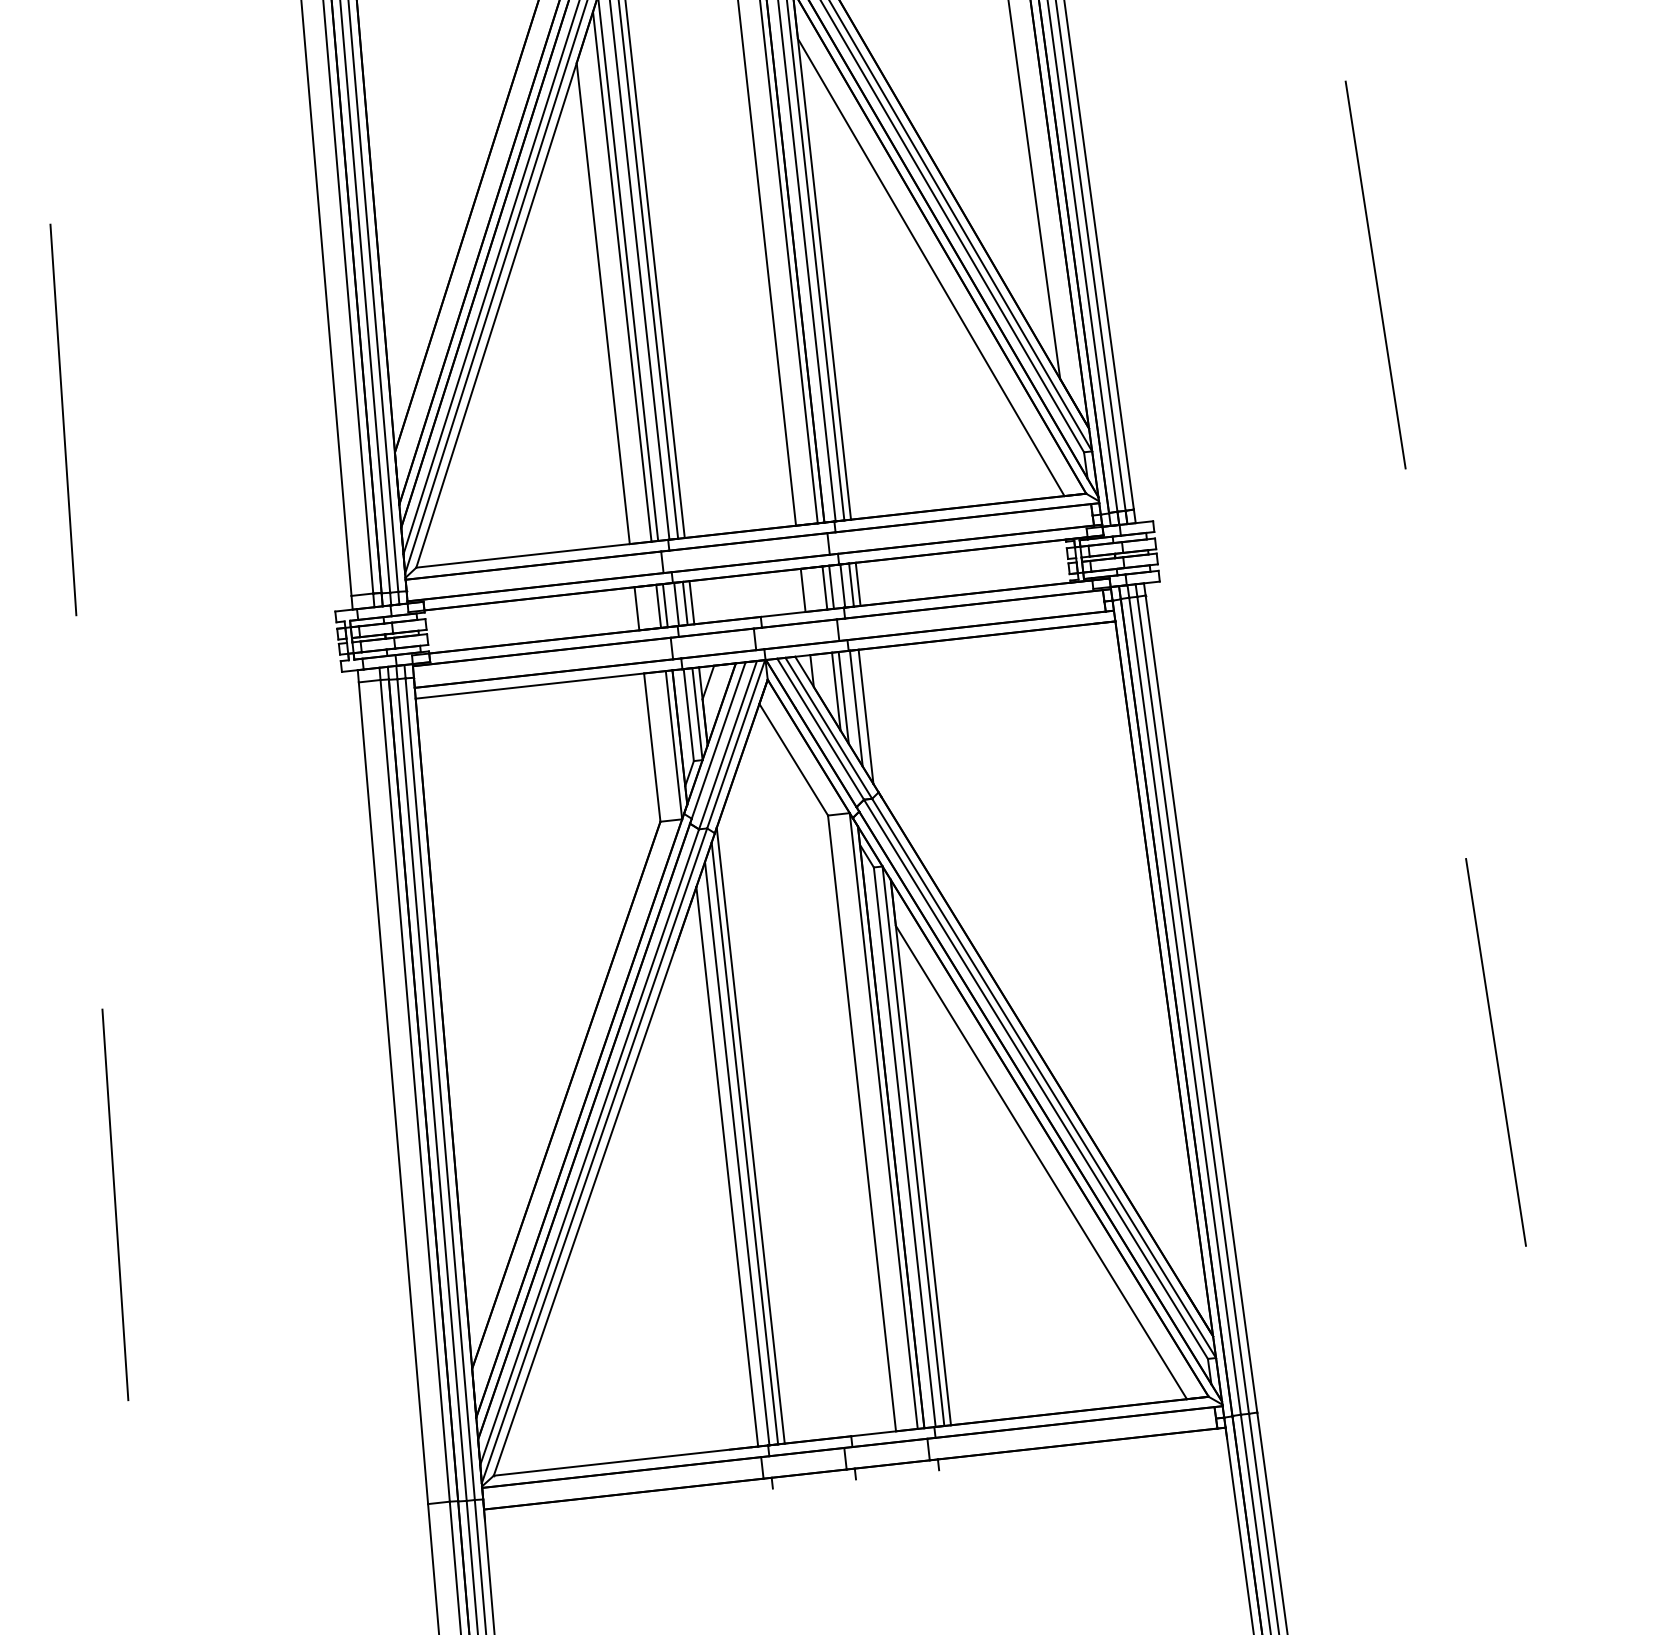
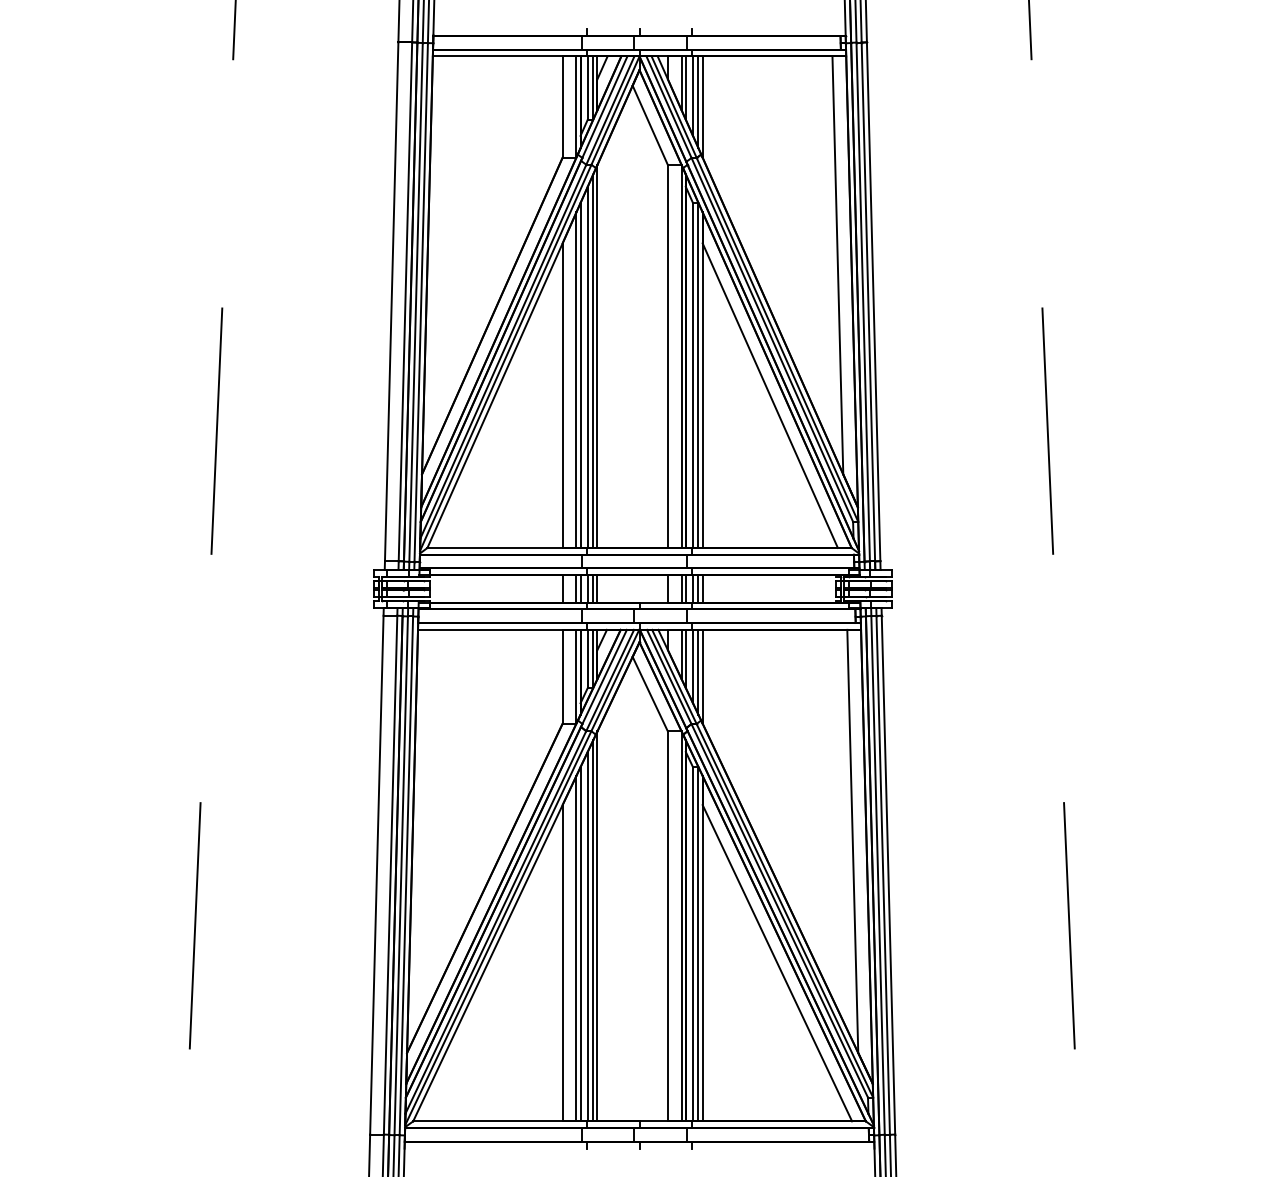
line: (873, 722) -> (702, 676), added
line: (1138, 957) -> (852, 841), added
line: (721, 1174) -> (576, 948), added
line: (702, 1200) -> (562, 963), added

